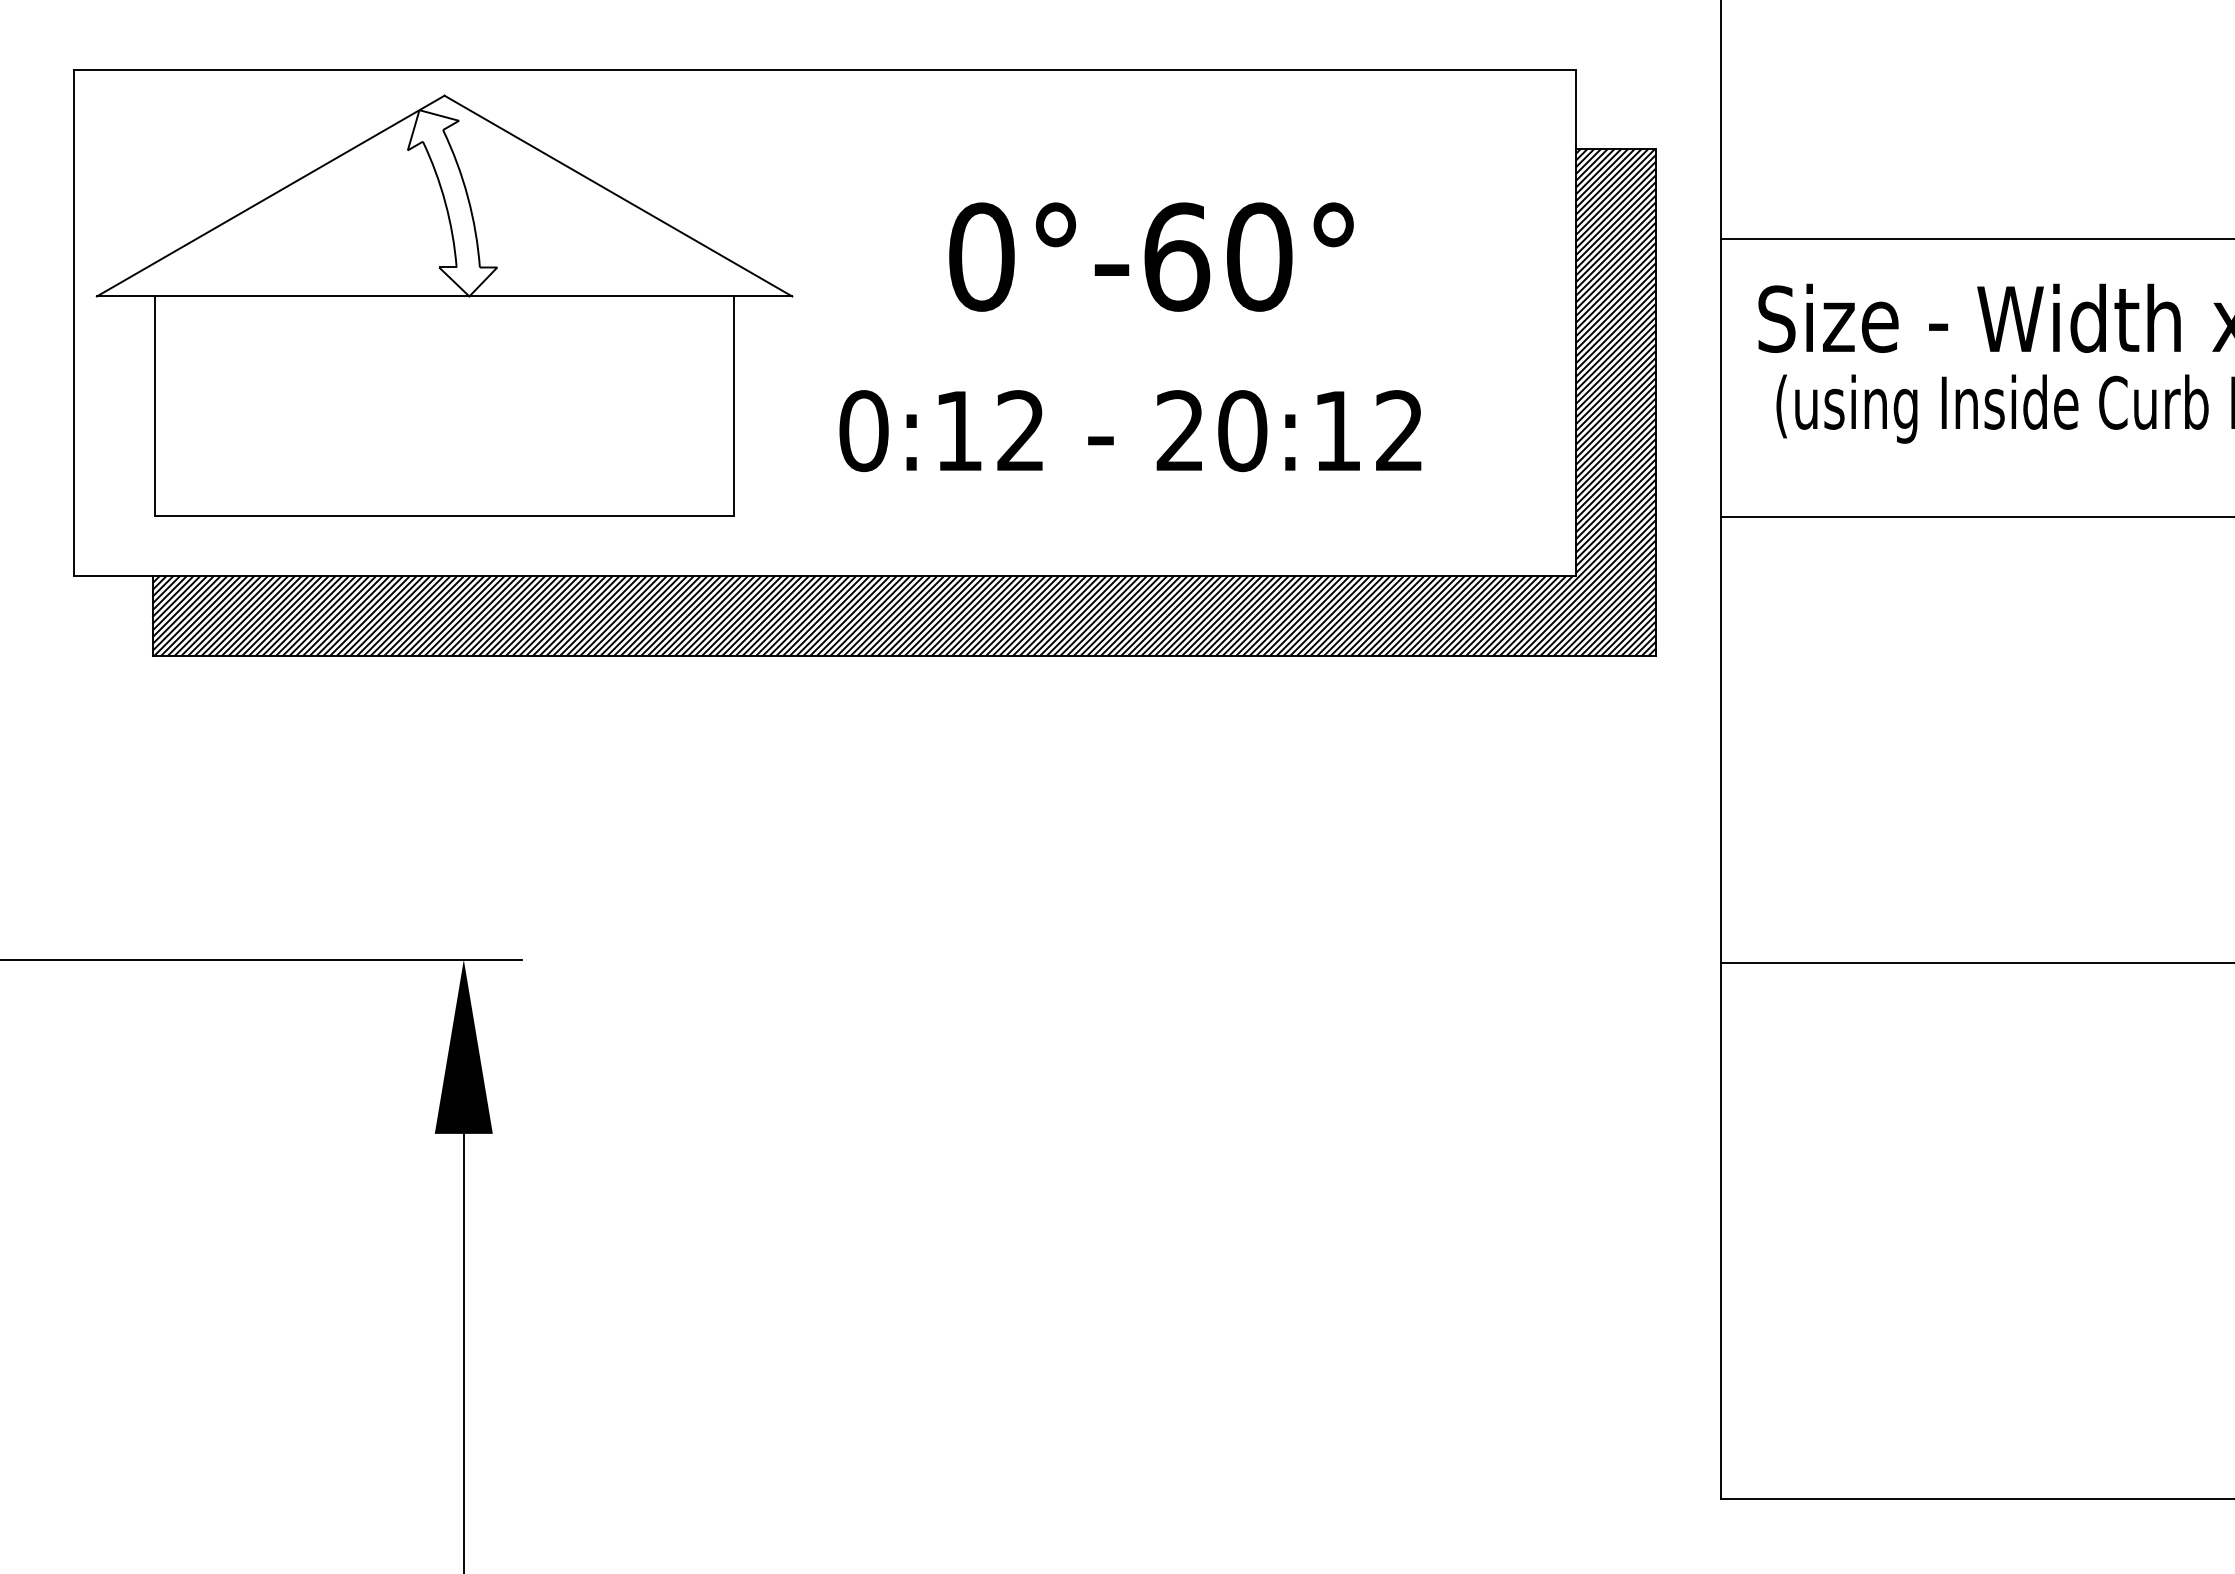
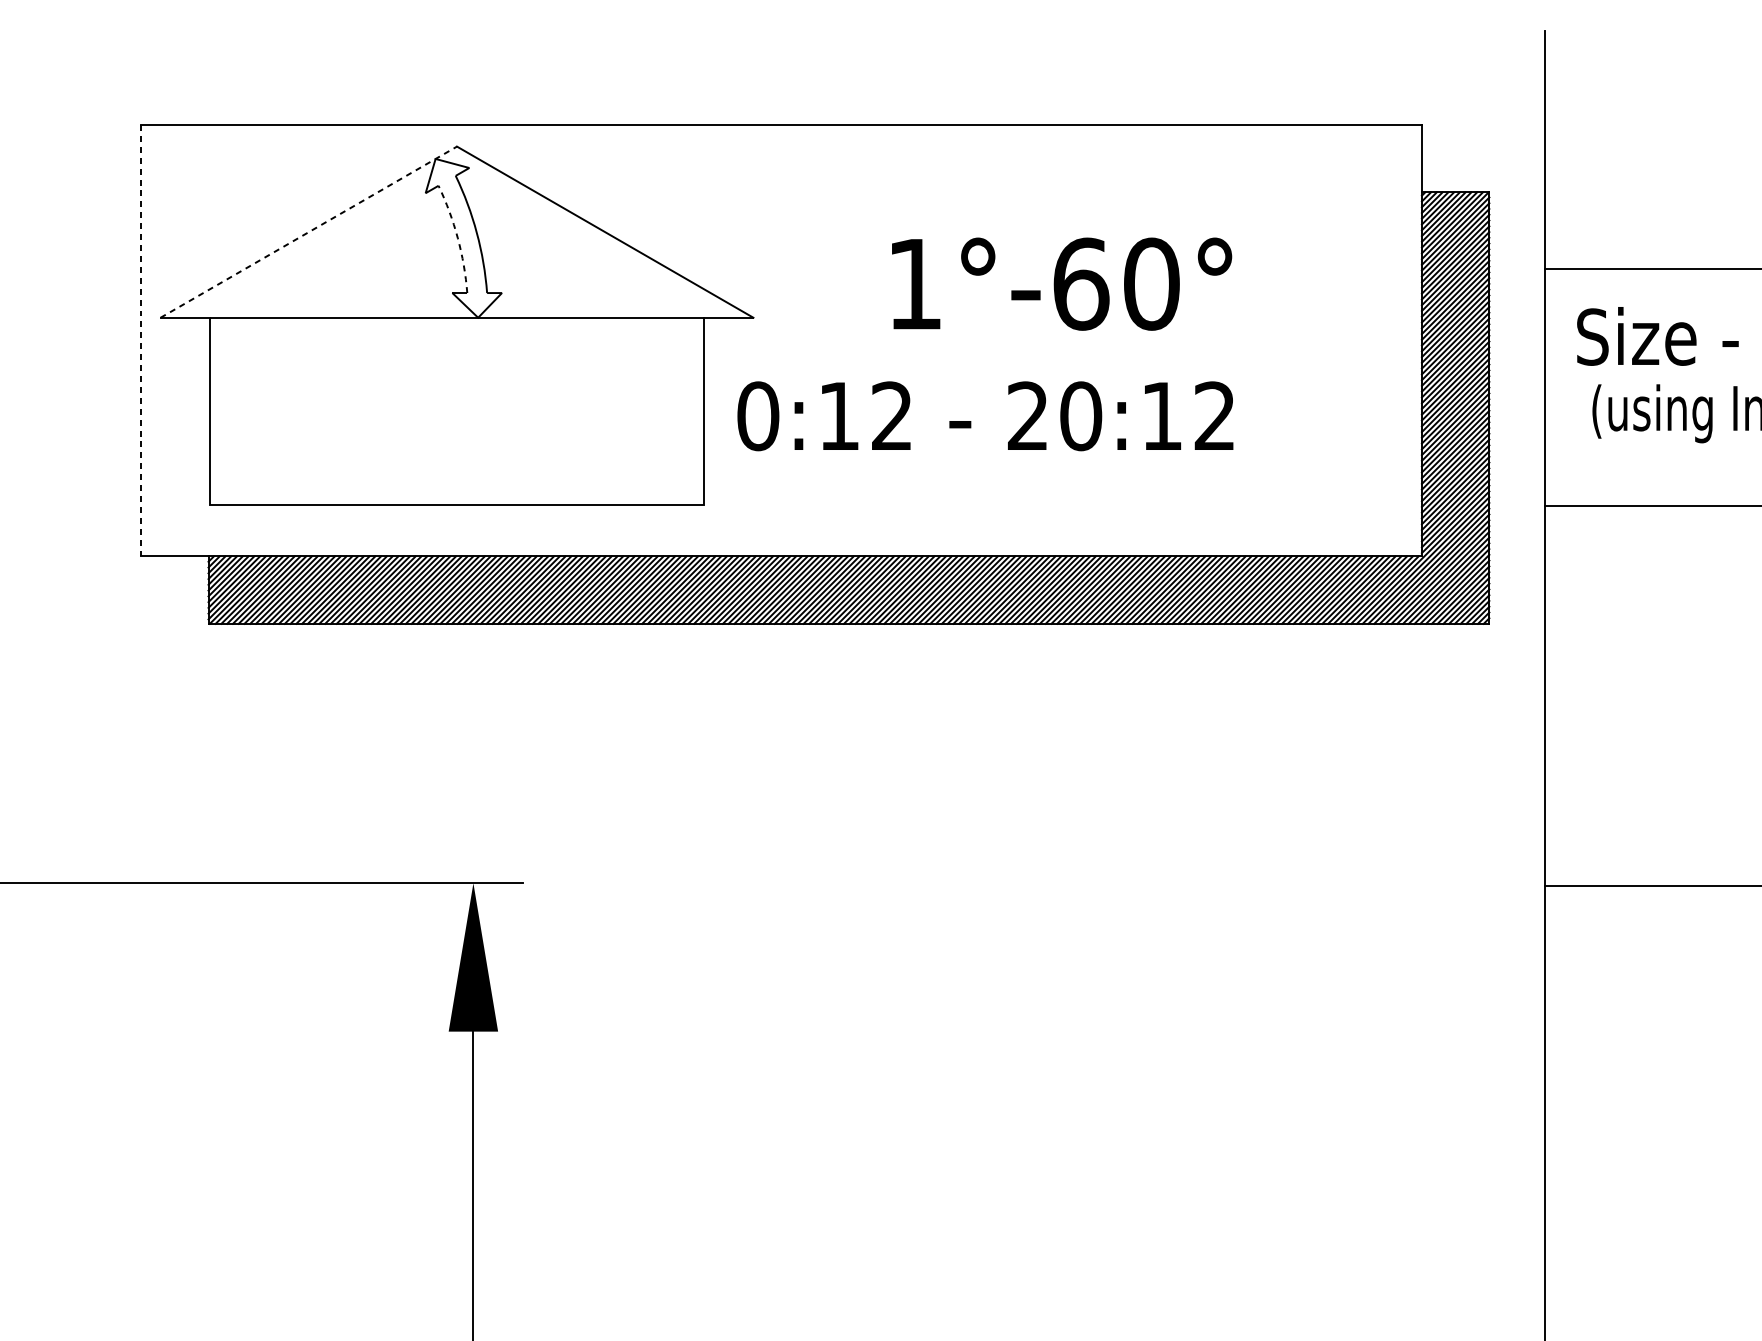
line: (270, 196) -> (308, 232), solid -> dashed
arc: (445, 203) -> (457, 238), solid -> dashed
text: (981, 256) -> (914, 283), 0°-60° -> 1°-60°
line: (74, 323) -> (141, 340), solid -> dashed
text: (1130, 431) -> (985, 416), moved

